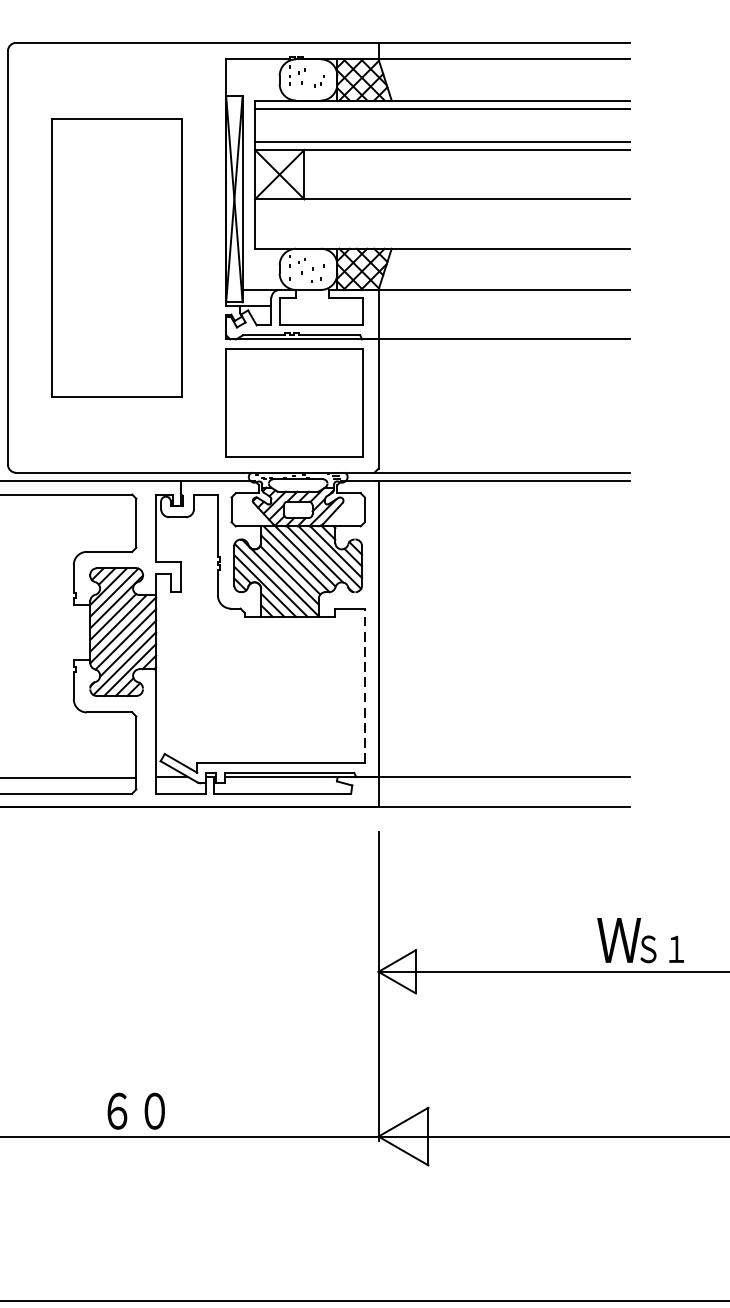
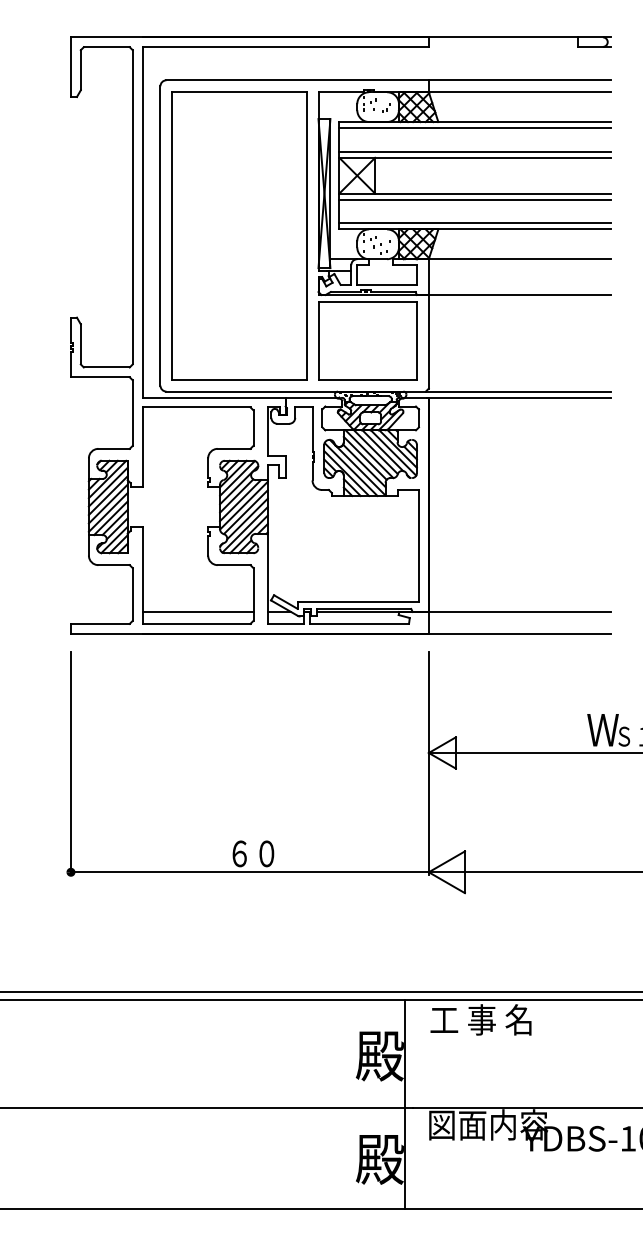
line: (441, 207) -> (474, 199), added
line: (441, 240) -> (474, 223), added
part: (117, 257) -> (239, 235), size x1.43
line: (364, 685) -> (418, 545), dashed -> solid

